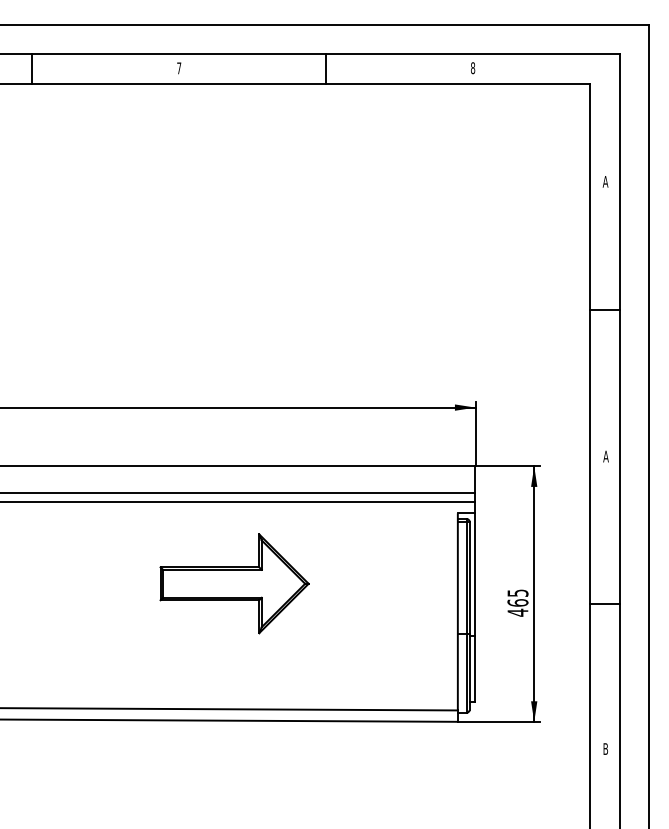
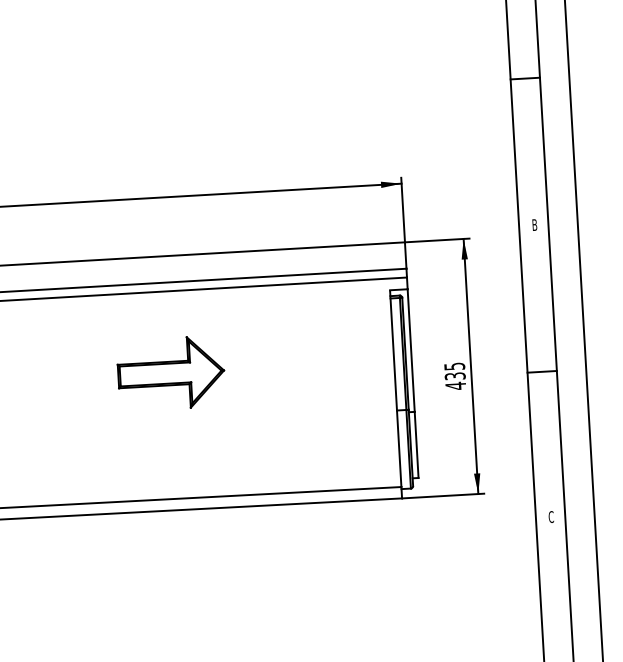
text: (605, 456) -> (534, 225), A -> B
part: (234, 583) -> (171, 373), size x0.71
text: (517, 602) -> (454, 375), 465 -> 435
text: (605, 749) -> (551, 517), B -> C

